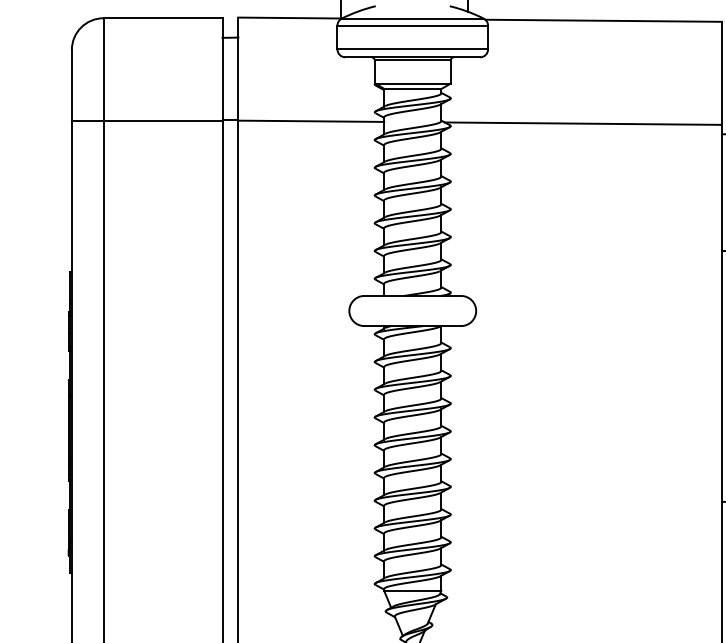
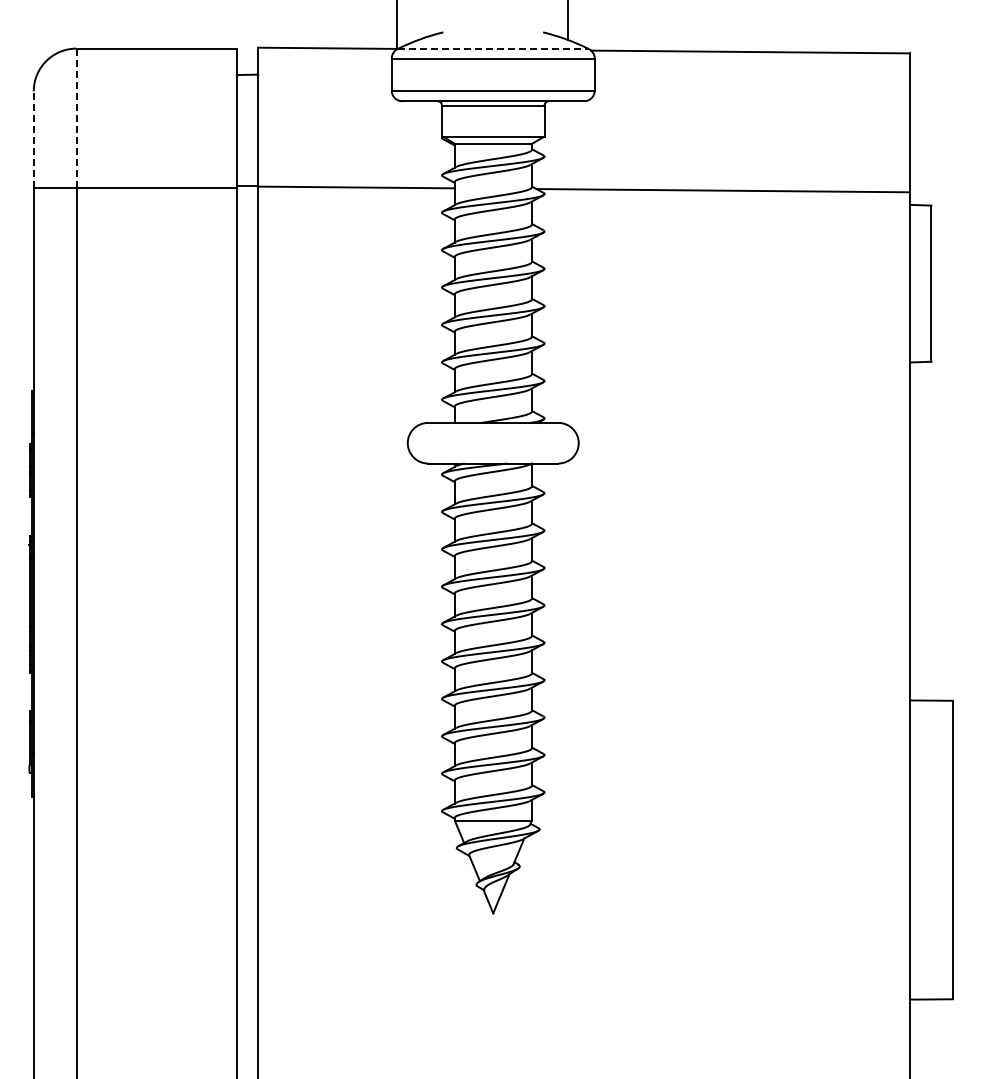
line: (412, 18) -> (493, 49), solid -> dashed
line: (103, 70) -> (76, 118), solid -> dashed
line: (71, 84) -> (33, 138), solid -> dashed

